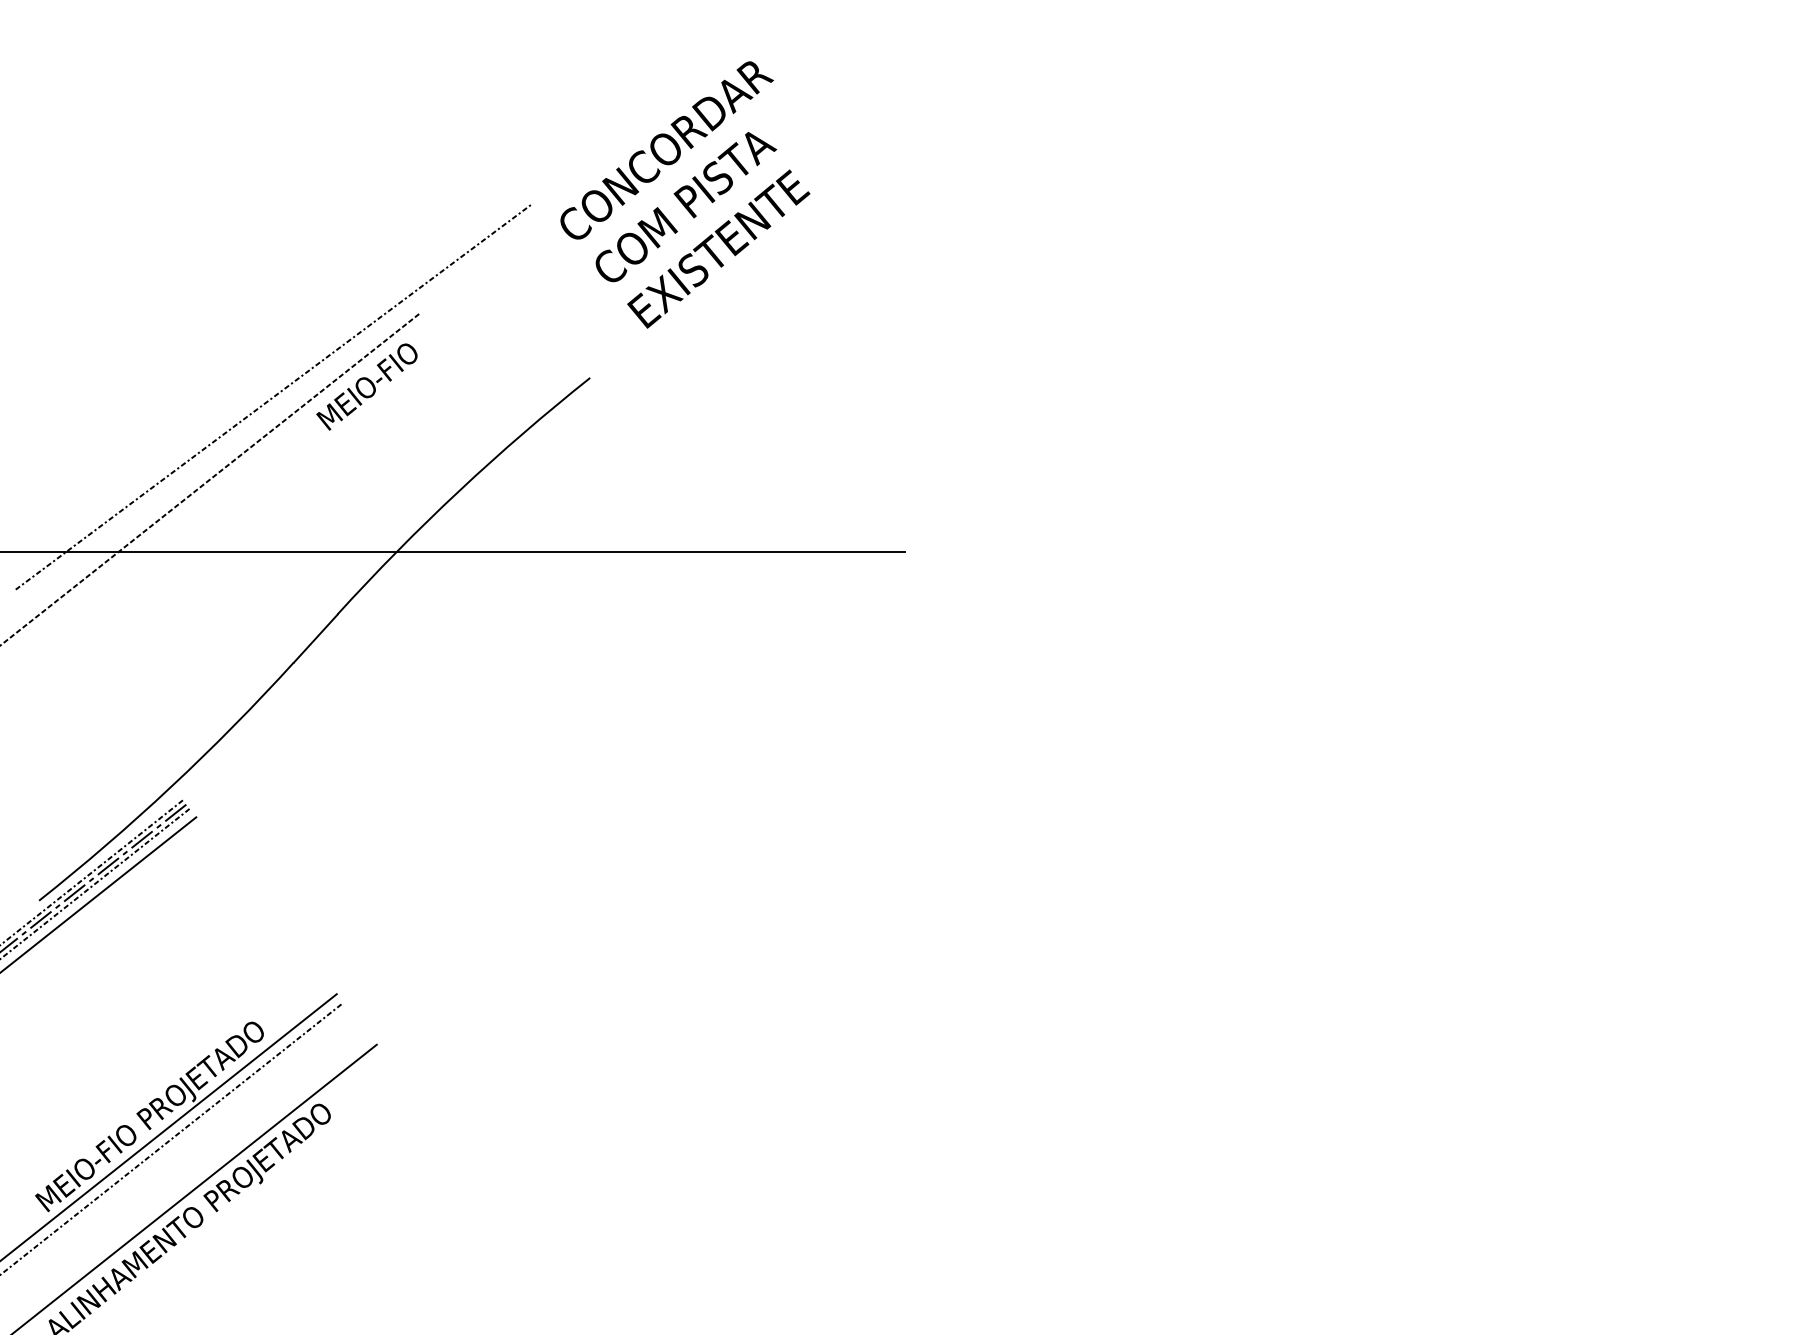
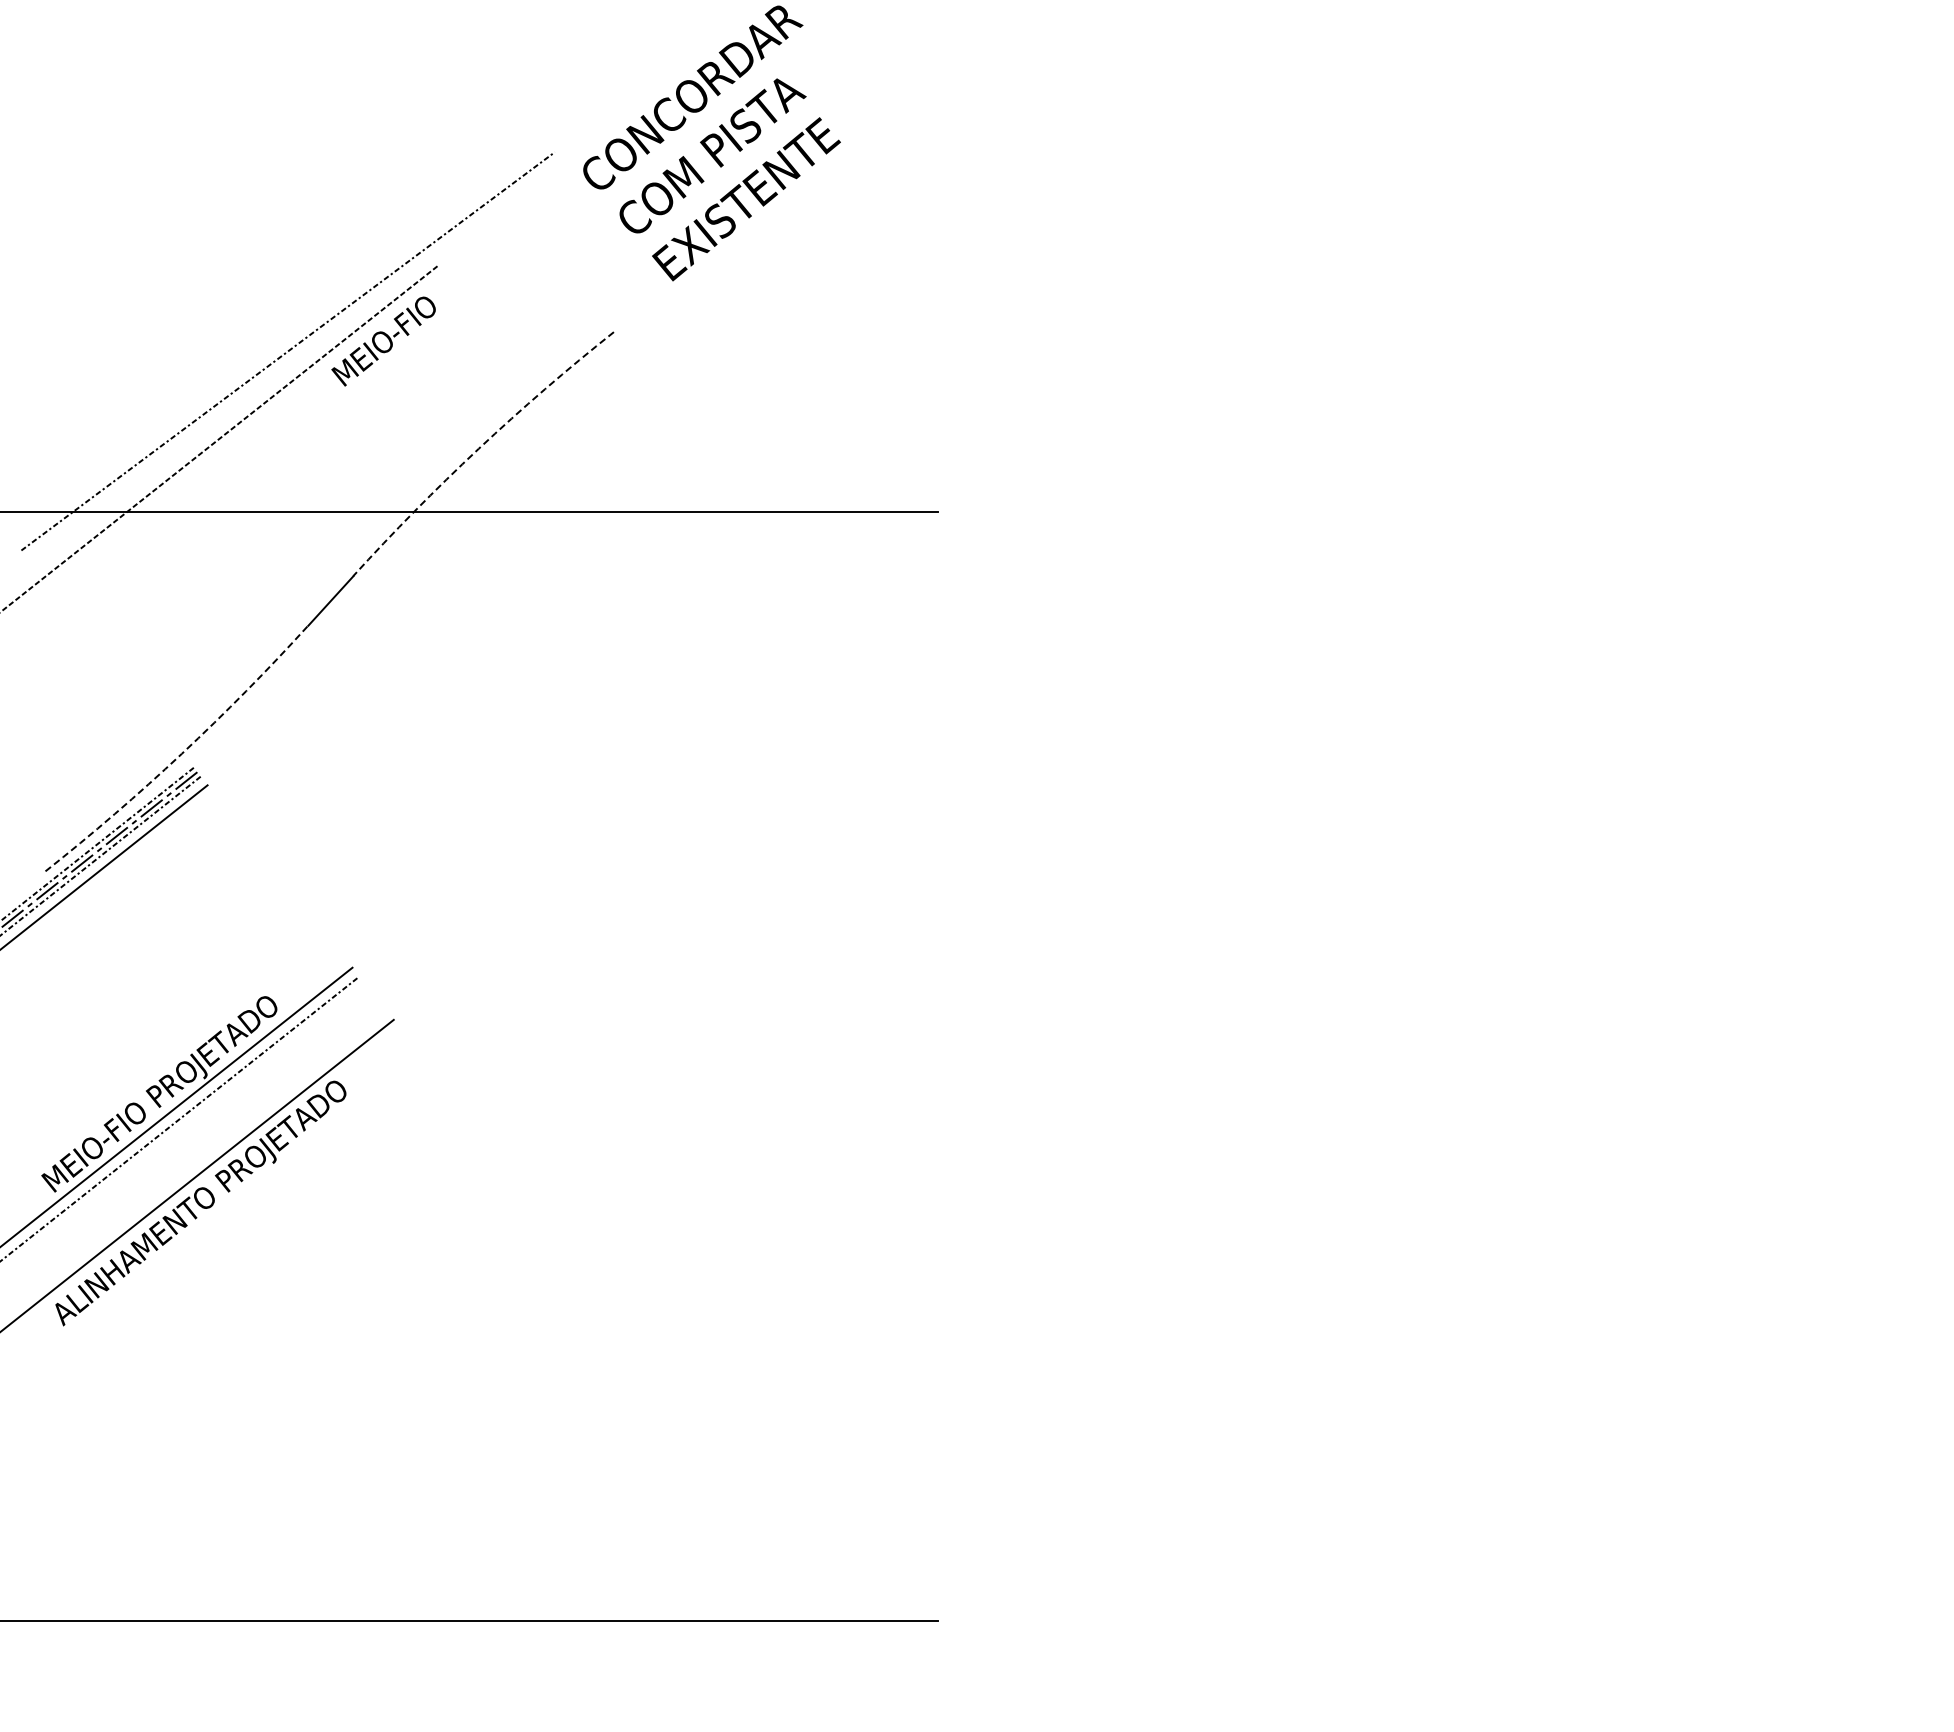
arc: (458, 490) -> (478, 448), solid -> dashed
arc: (170, 786) -> (181, 753), solid -> dashed

